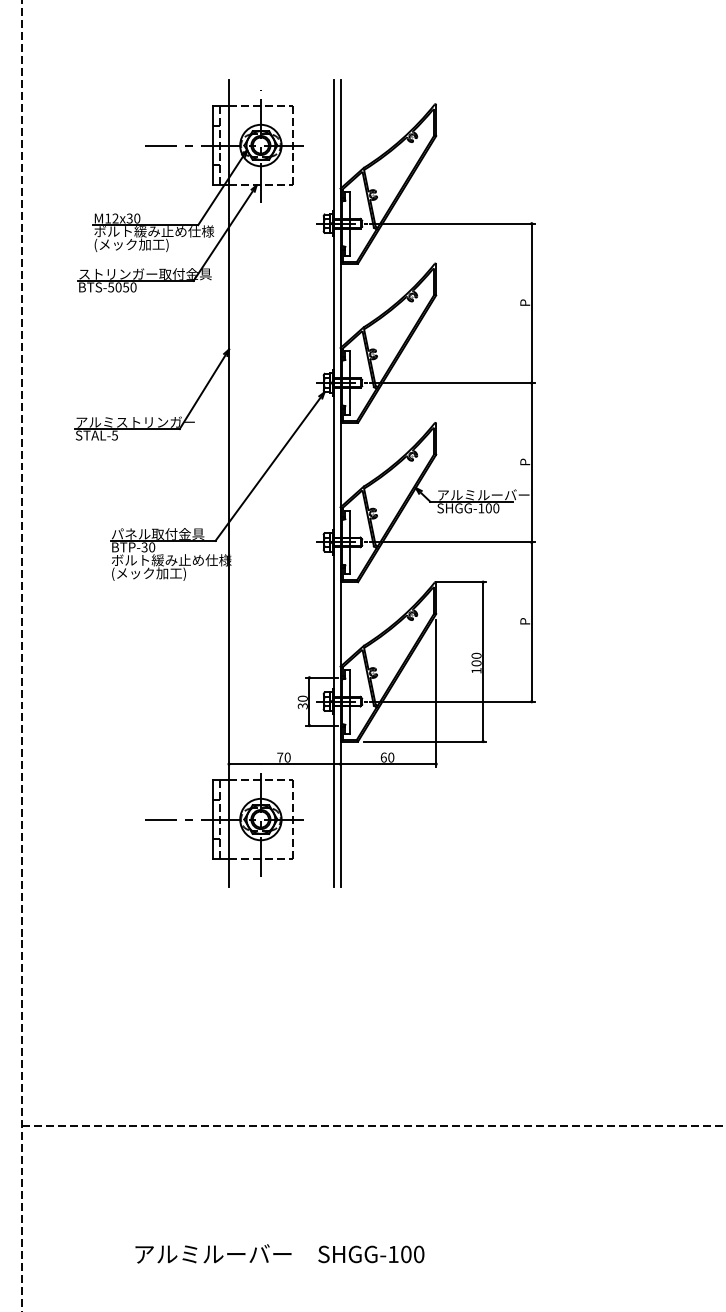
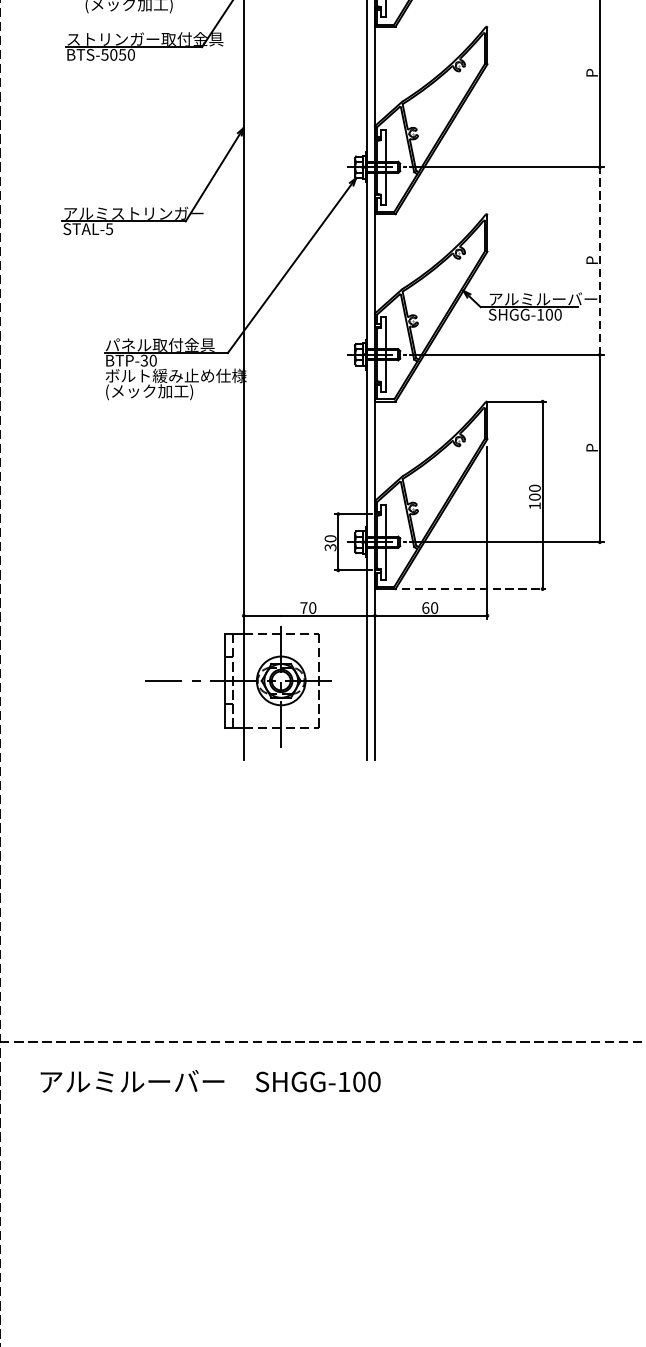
line: (531, 462) -> (599, 260), solid -> dashed
line: (425, 741) -> (474, 589), solid -> dashed
text: (279, 1253) -> (210, 1080), moved

